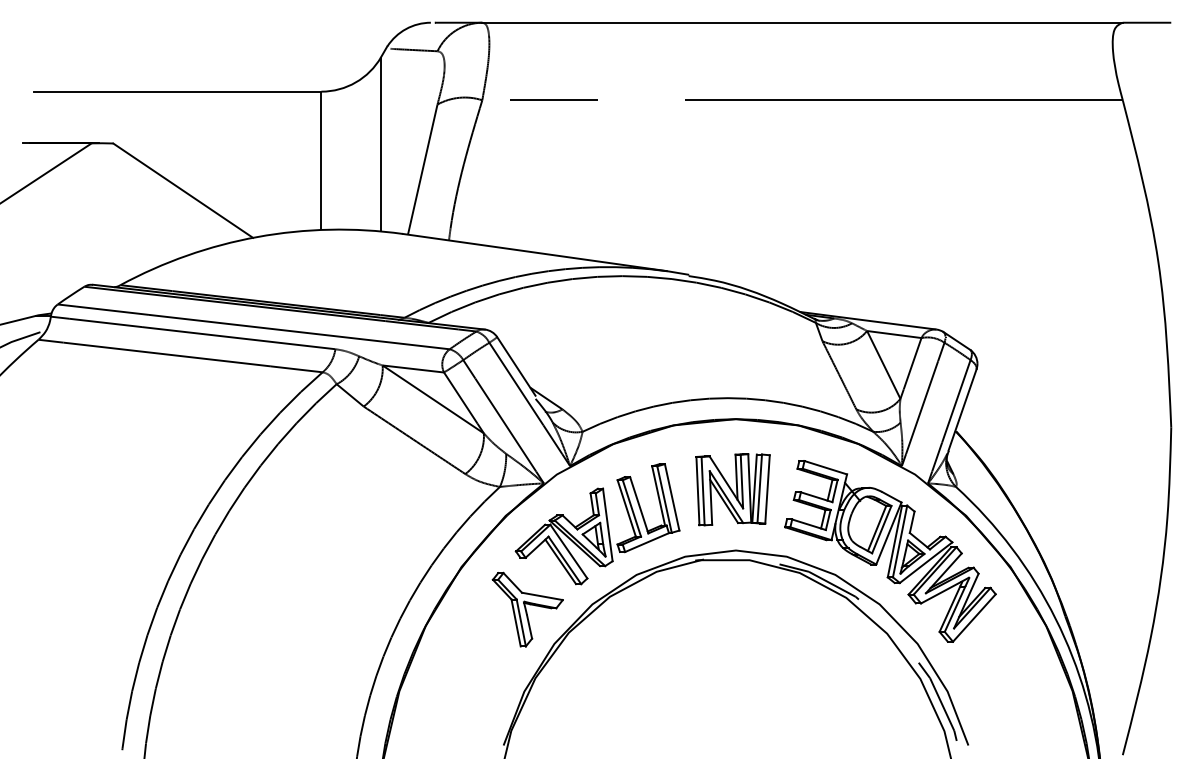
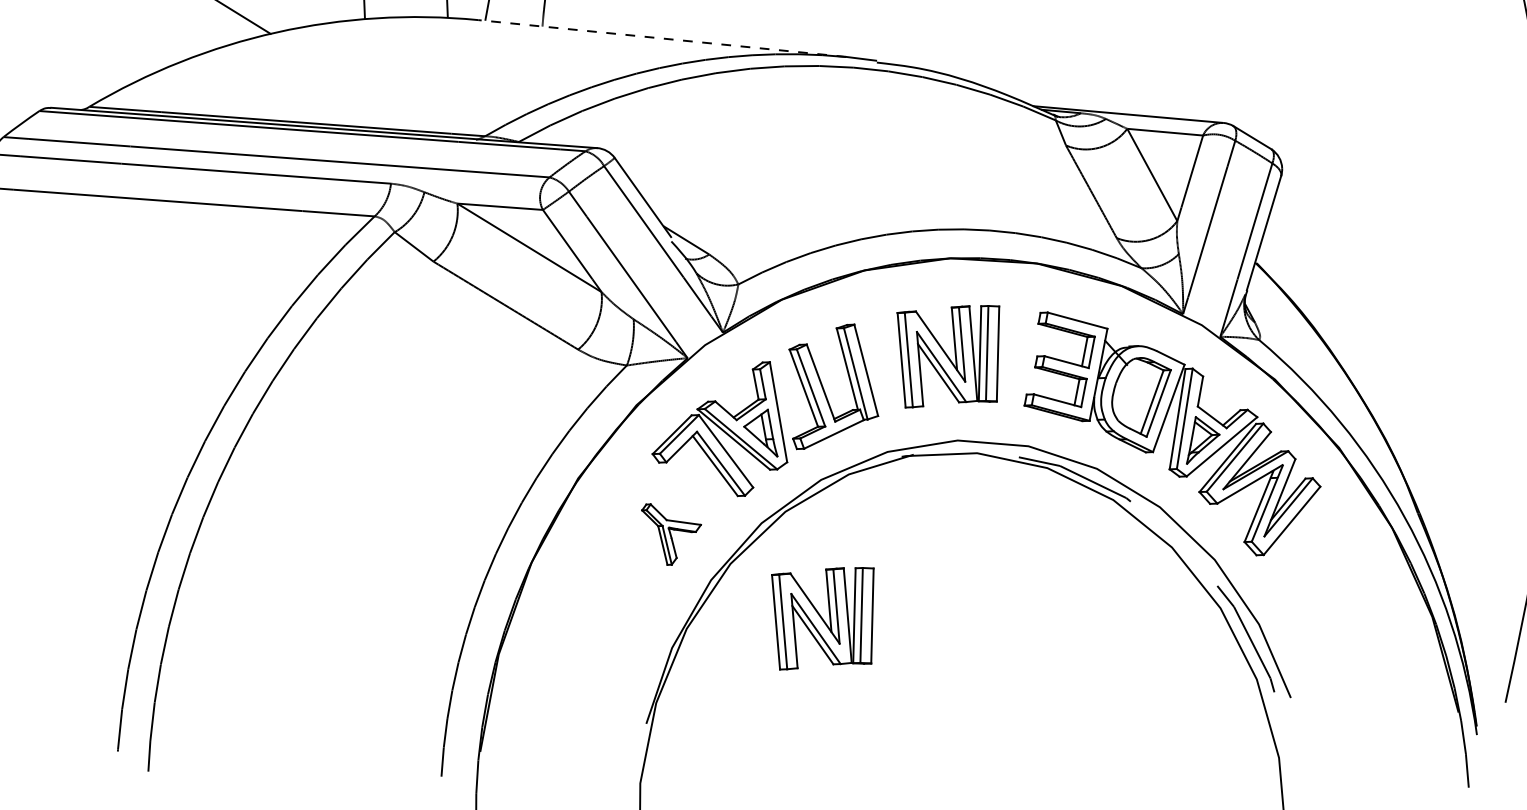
line: (534, 252) -> (661, 38), solid -> dashed
part: (527, 609) -> (671, 533), size x0.6
part: (634, 674) -> (823, 618), added

